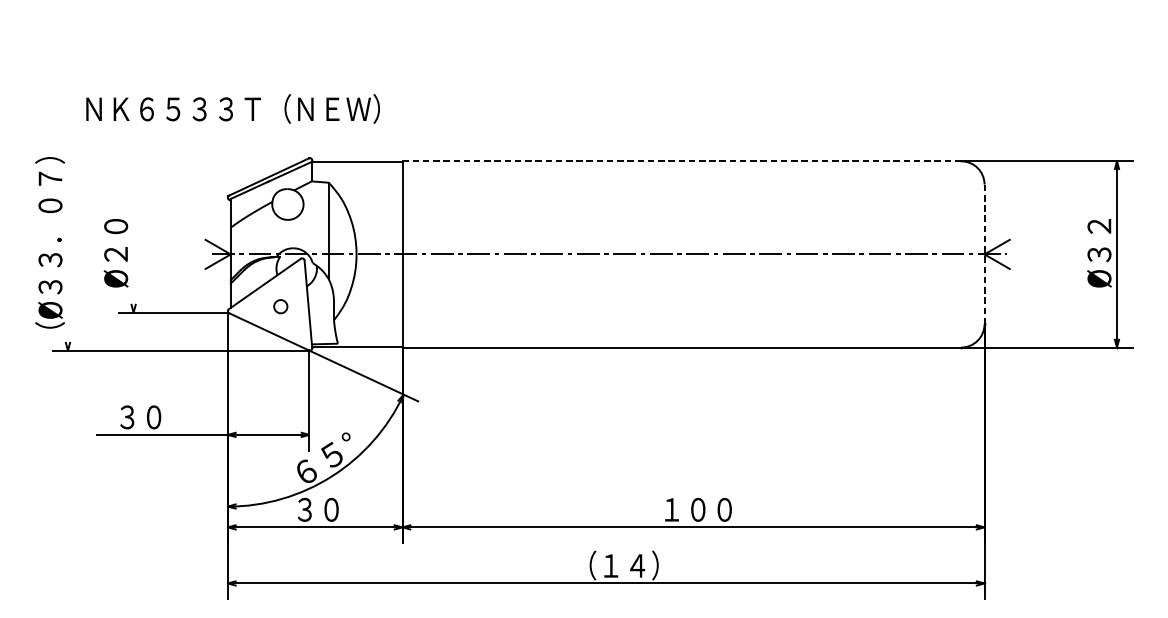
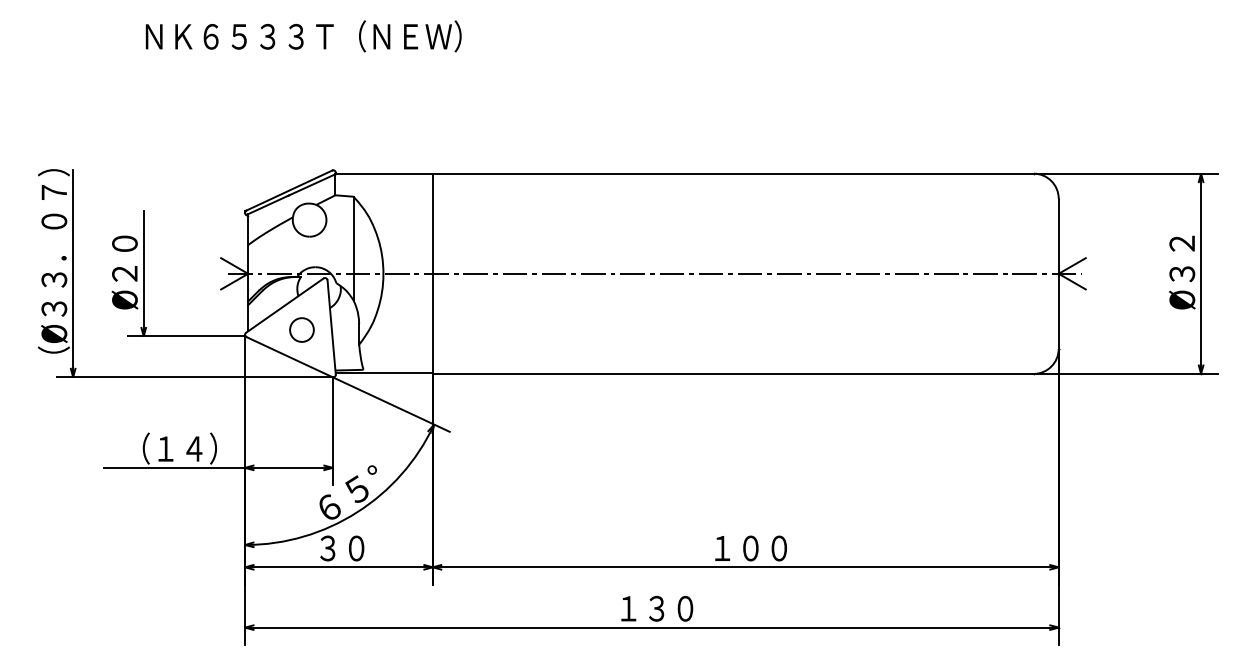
text: (232, 109) -> (303, 36), moved
line: (681, 161) -> (732, 173), dashed -> solid
line: (68, 254) -> (73, 273), added
line: (133, 254) -> (143, 273), added
line: (984, 254) -> (1058, 273), dashed -> solid
circle: (280, 306) -> (301, 329), size x1.67
text: (160, 416) -> (172, 448), ３０ -> （１４）
text: (617, 565) -> (664, 608), （１４） -> １３０

